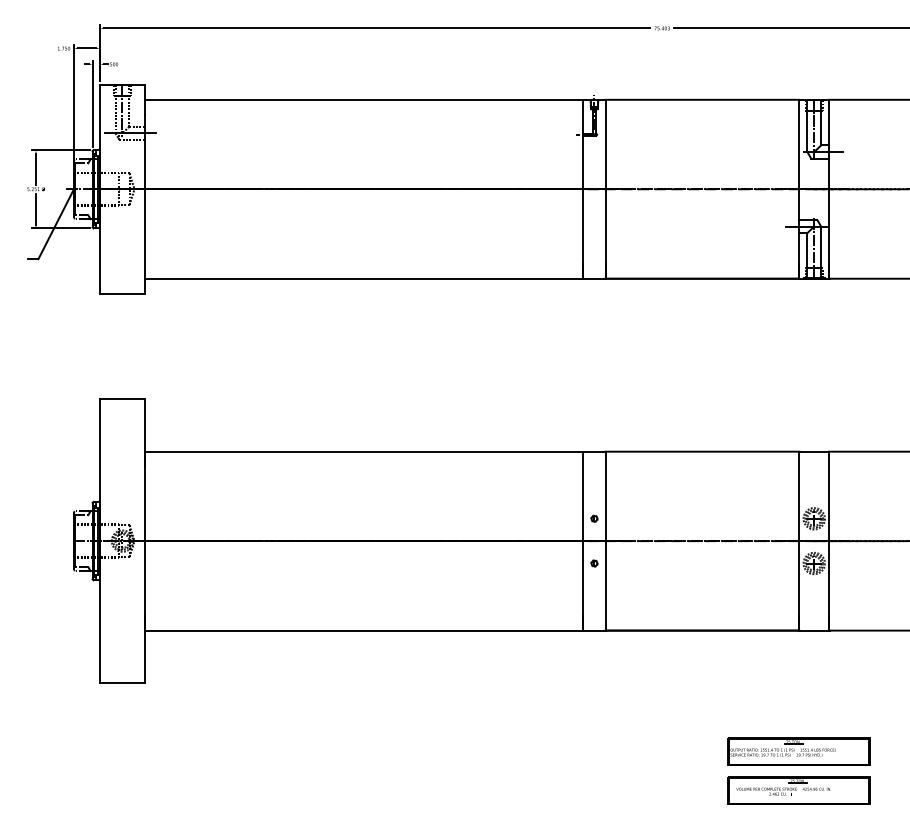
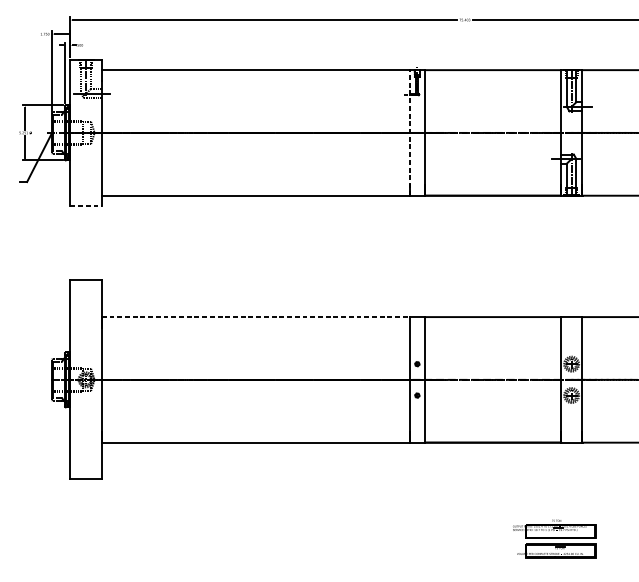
line: (583, 188) -> (409, 132), solid -> dashed
line: (122, 293) -> (86, 206), solid -> dashed
line: (364, 451) -> (255, 316), solid -> dashed
part: (798, 770) -> (560, 540), size x0.7

